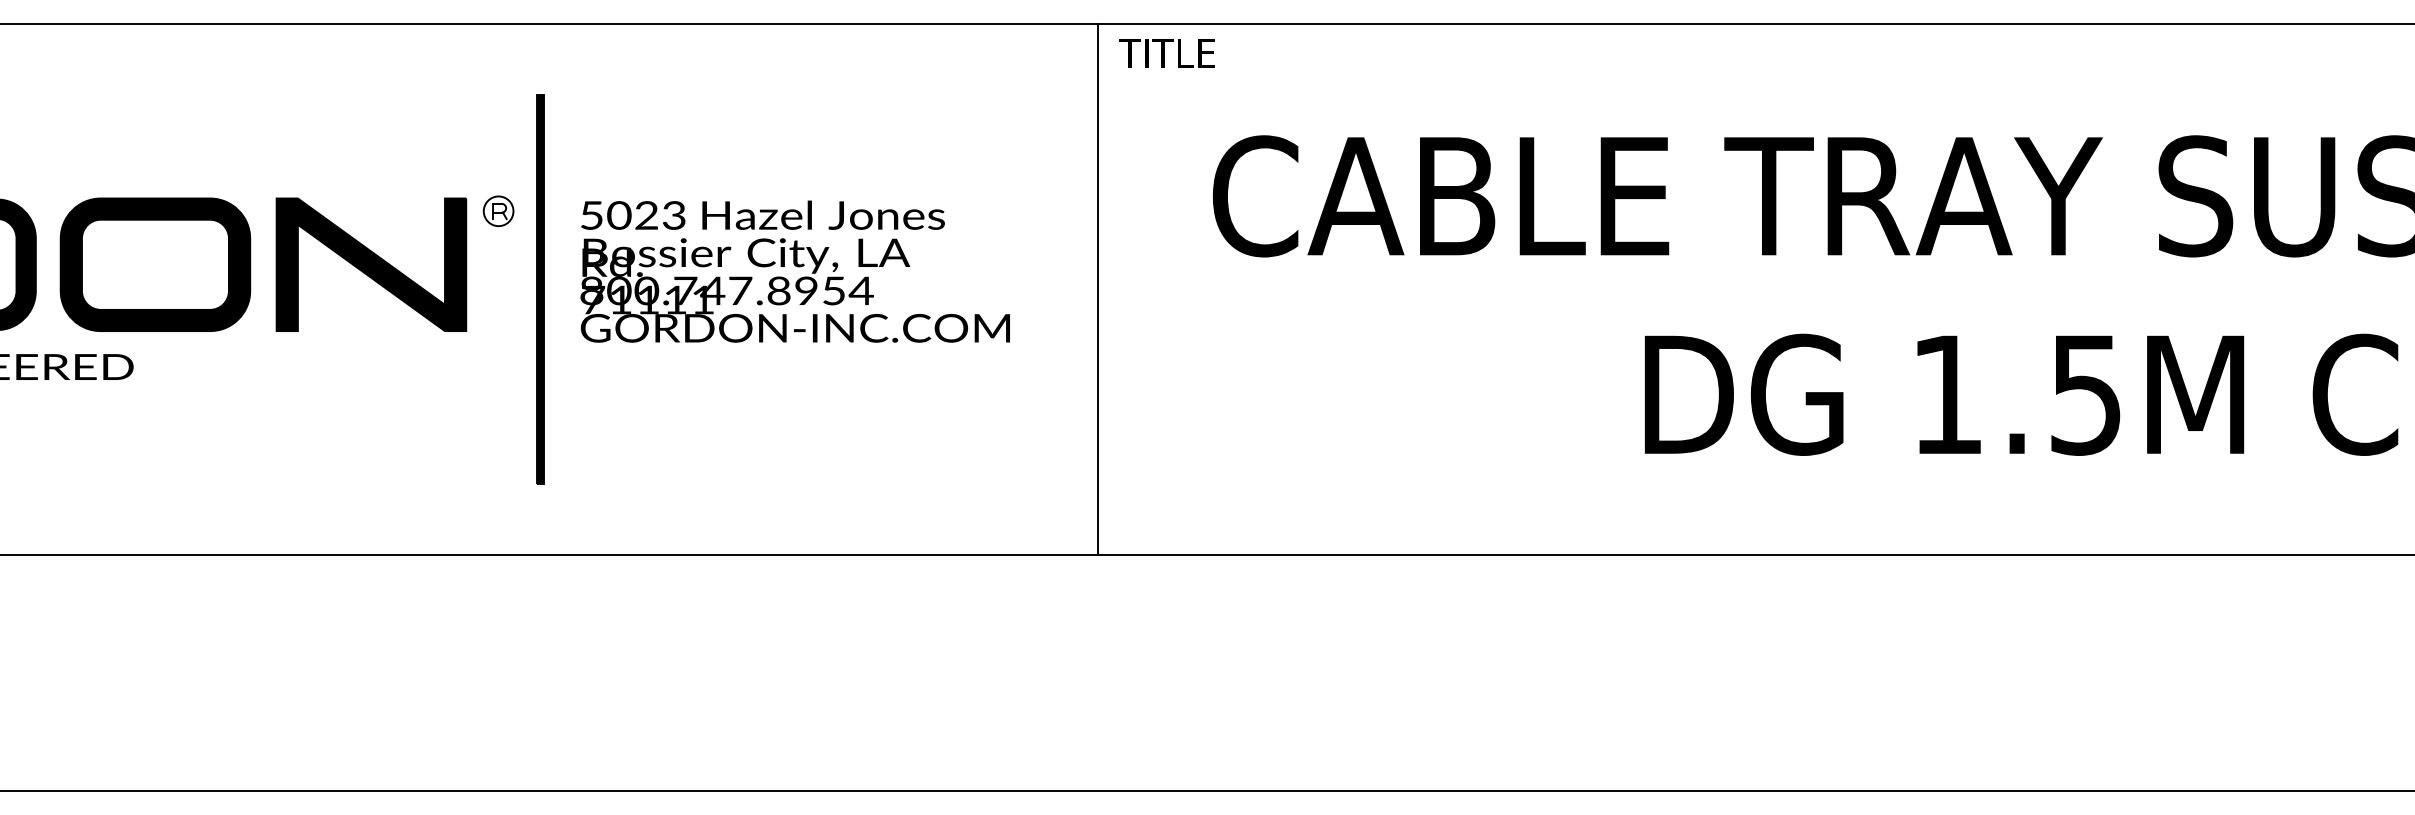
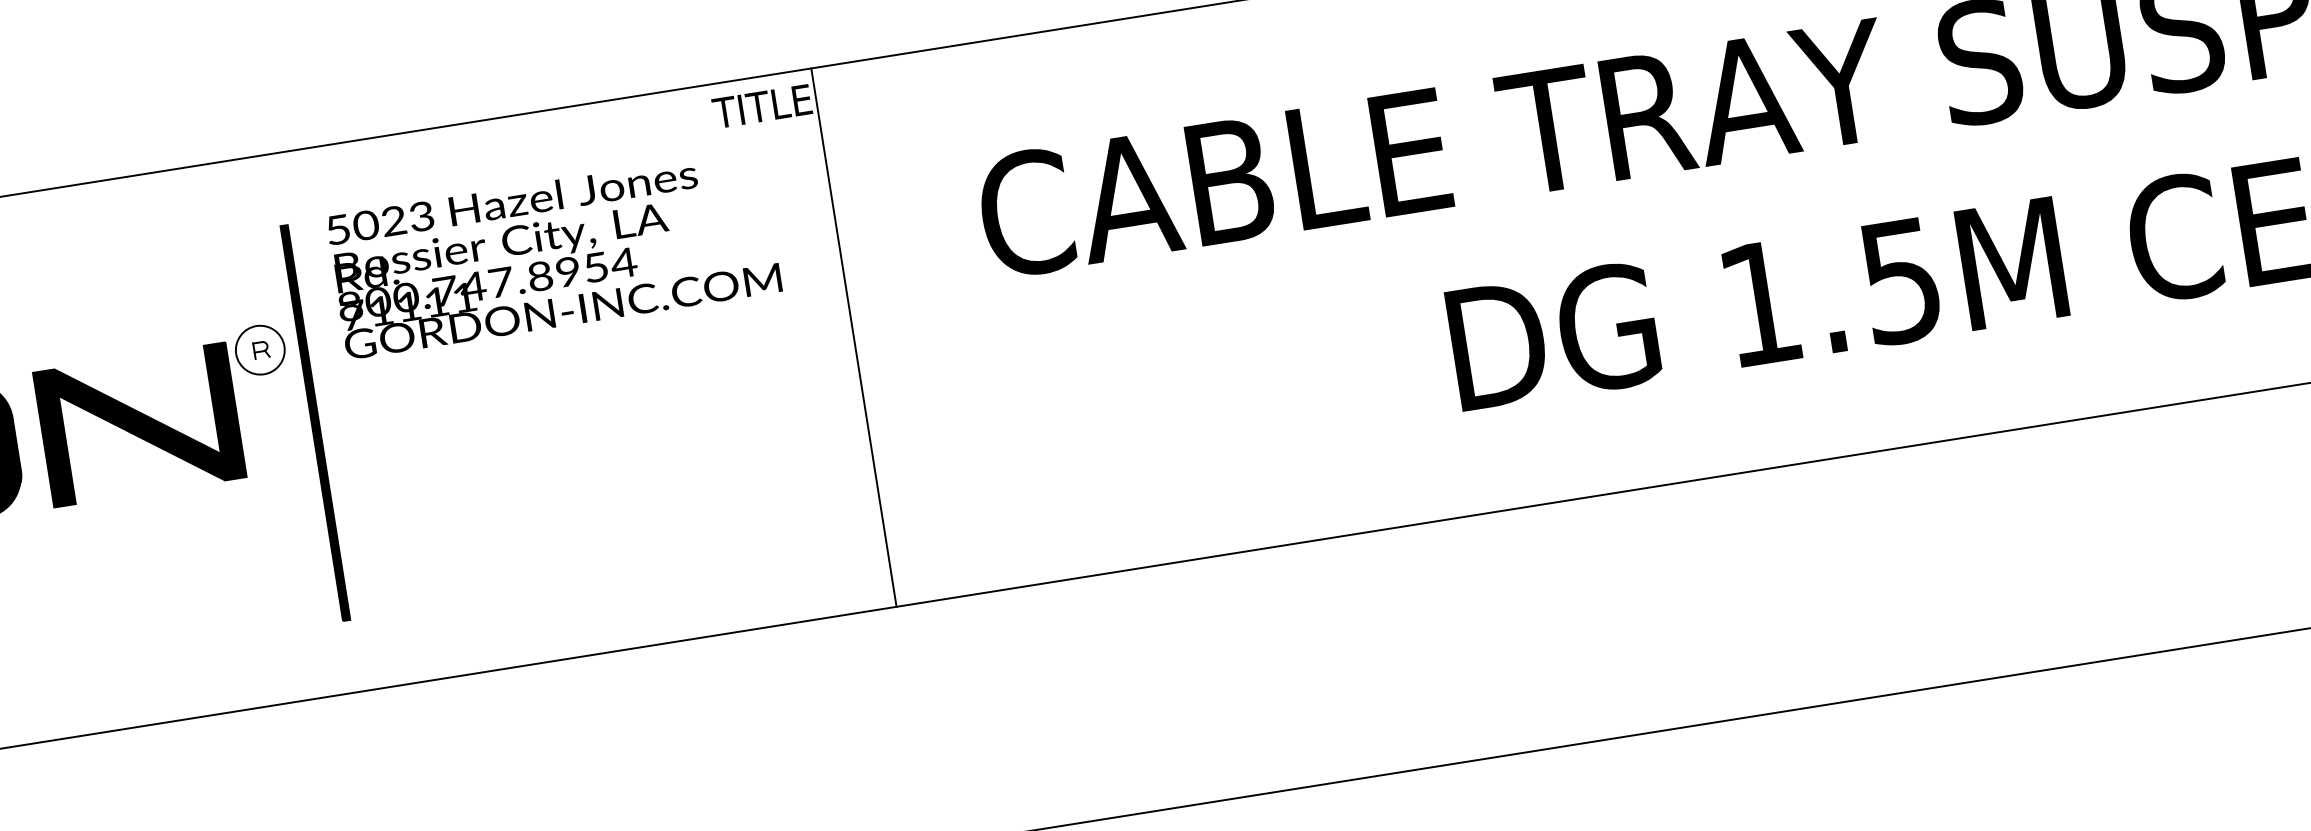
text: (1166, 53) -> (761, 106), moved
circle: (498, 211) -> (260, 350), size x1.6
text: (794, 271) -> (552, 254), moved
line: (1098, 289) -> (854, 337), moved

